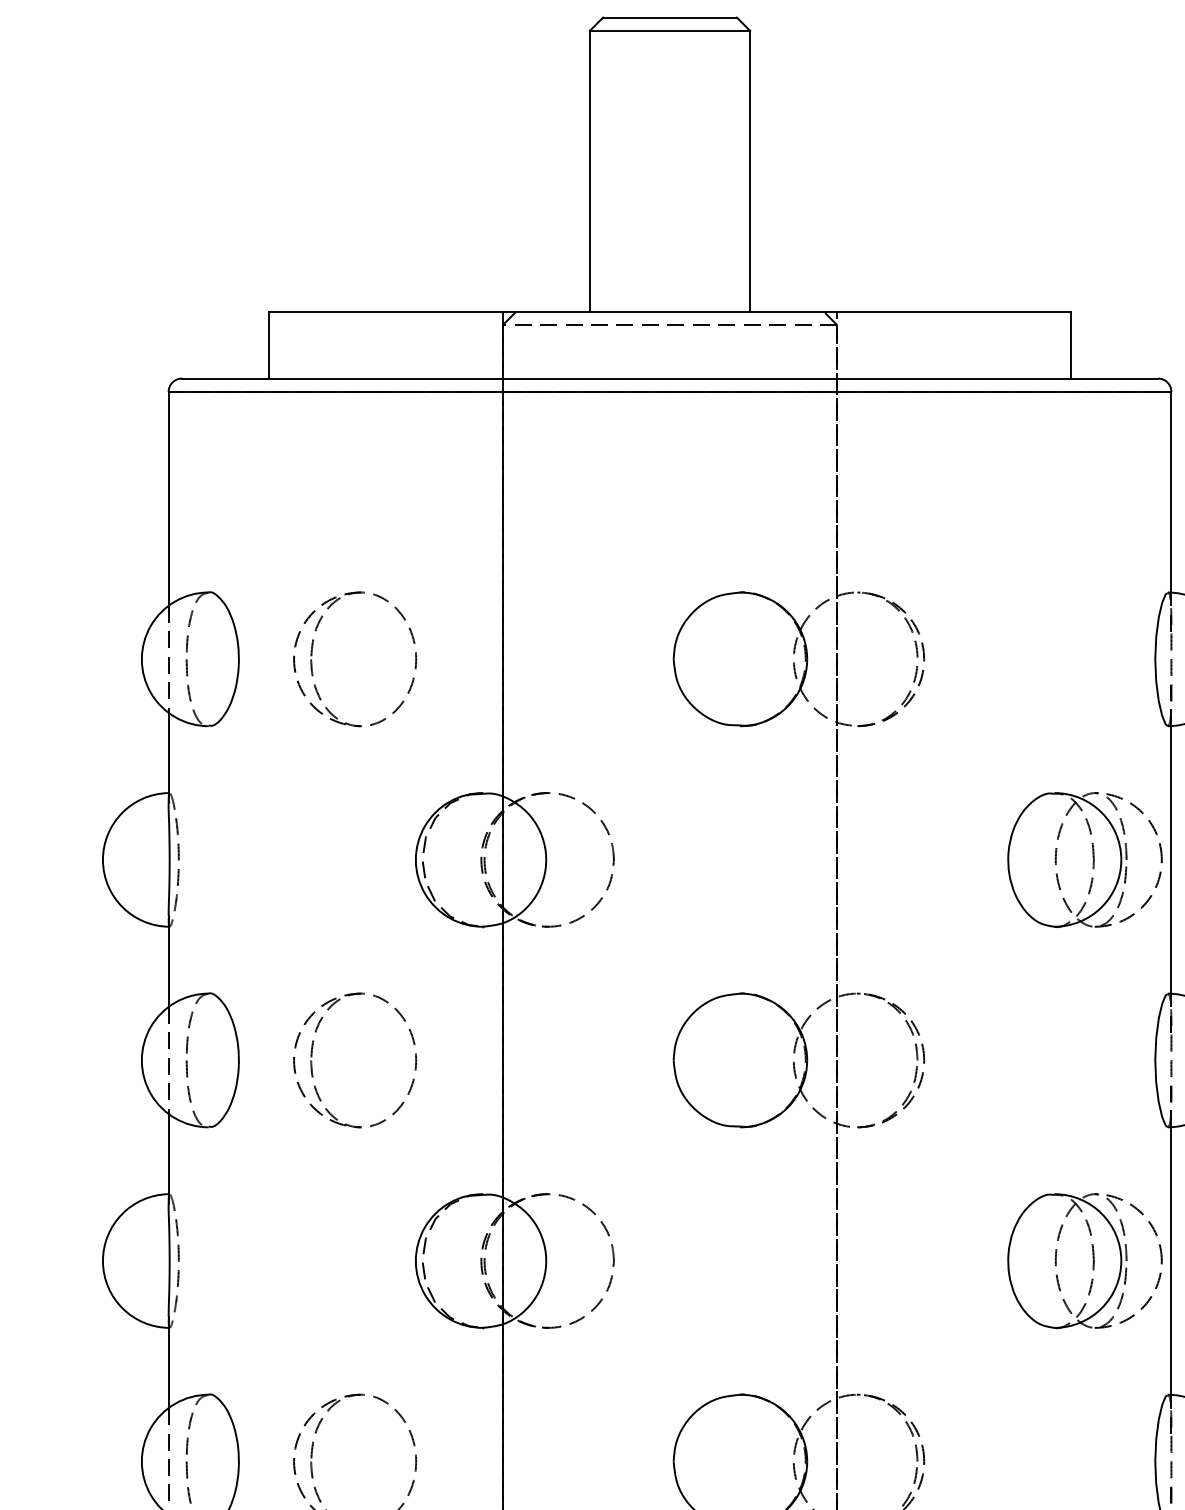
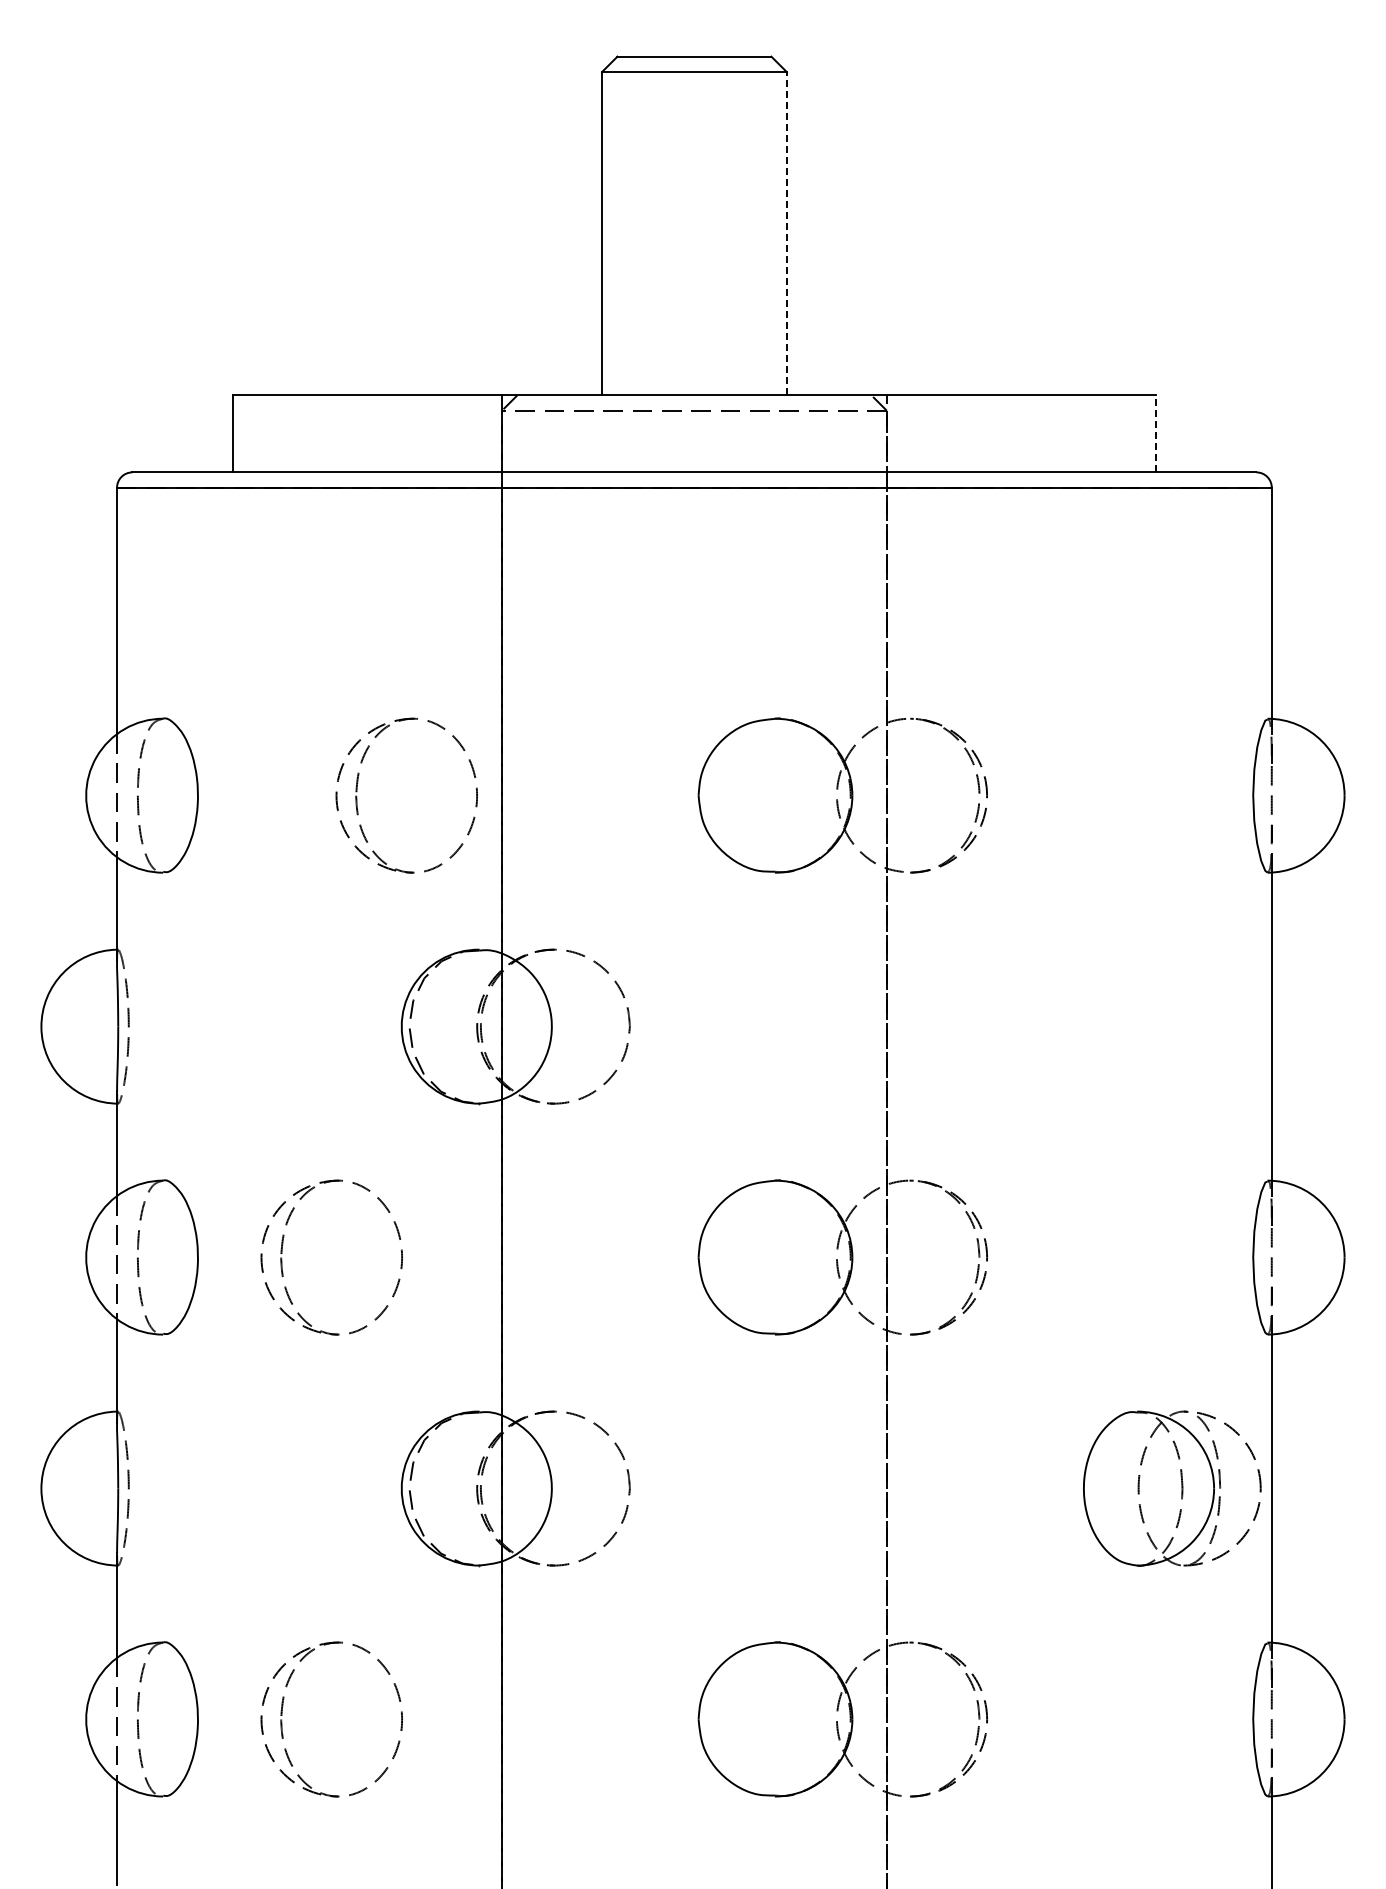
line: (749, 171) -> (786, 233), solid -> dashed
line: (1071, 344) -> (1156, 433), solid -> dashed
part: (312, 660) -> (357, 796), moved
part: (1085, 859) -> (1172, 1026), removed

